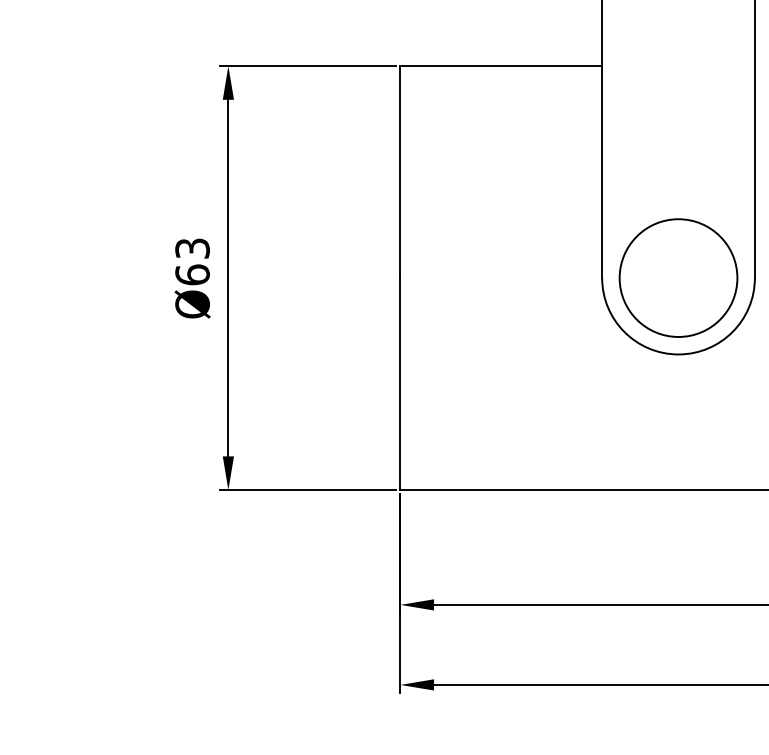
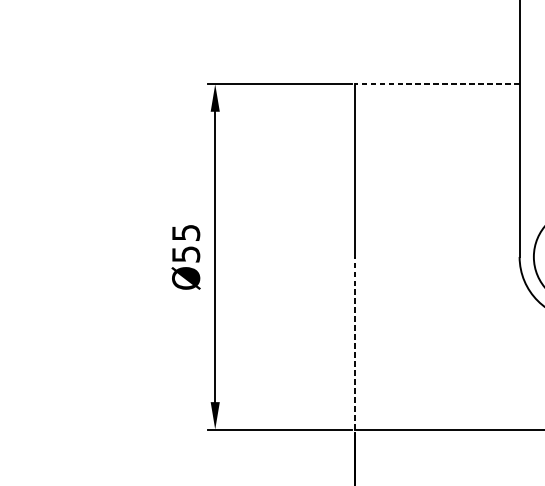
line: (501, 66) -> (437, 84), solid -> dashed
text: (192, 261) -> (186, 243), Ø63 -> Ø55
line: (400, 384) -> (355, 343), solid -> dashed

